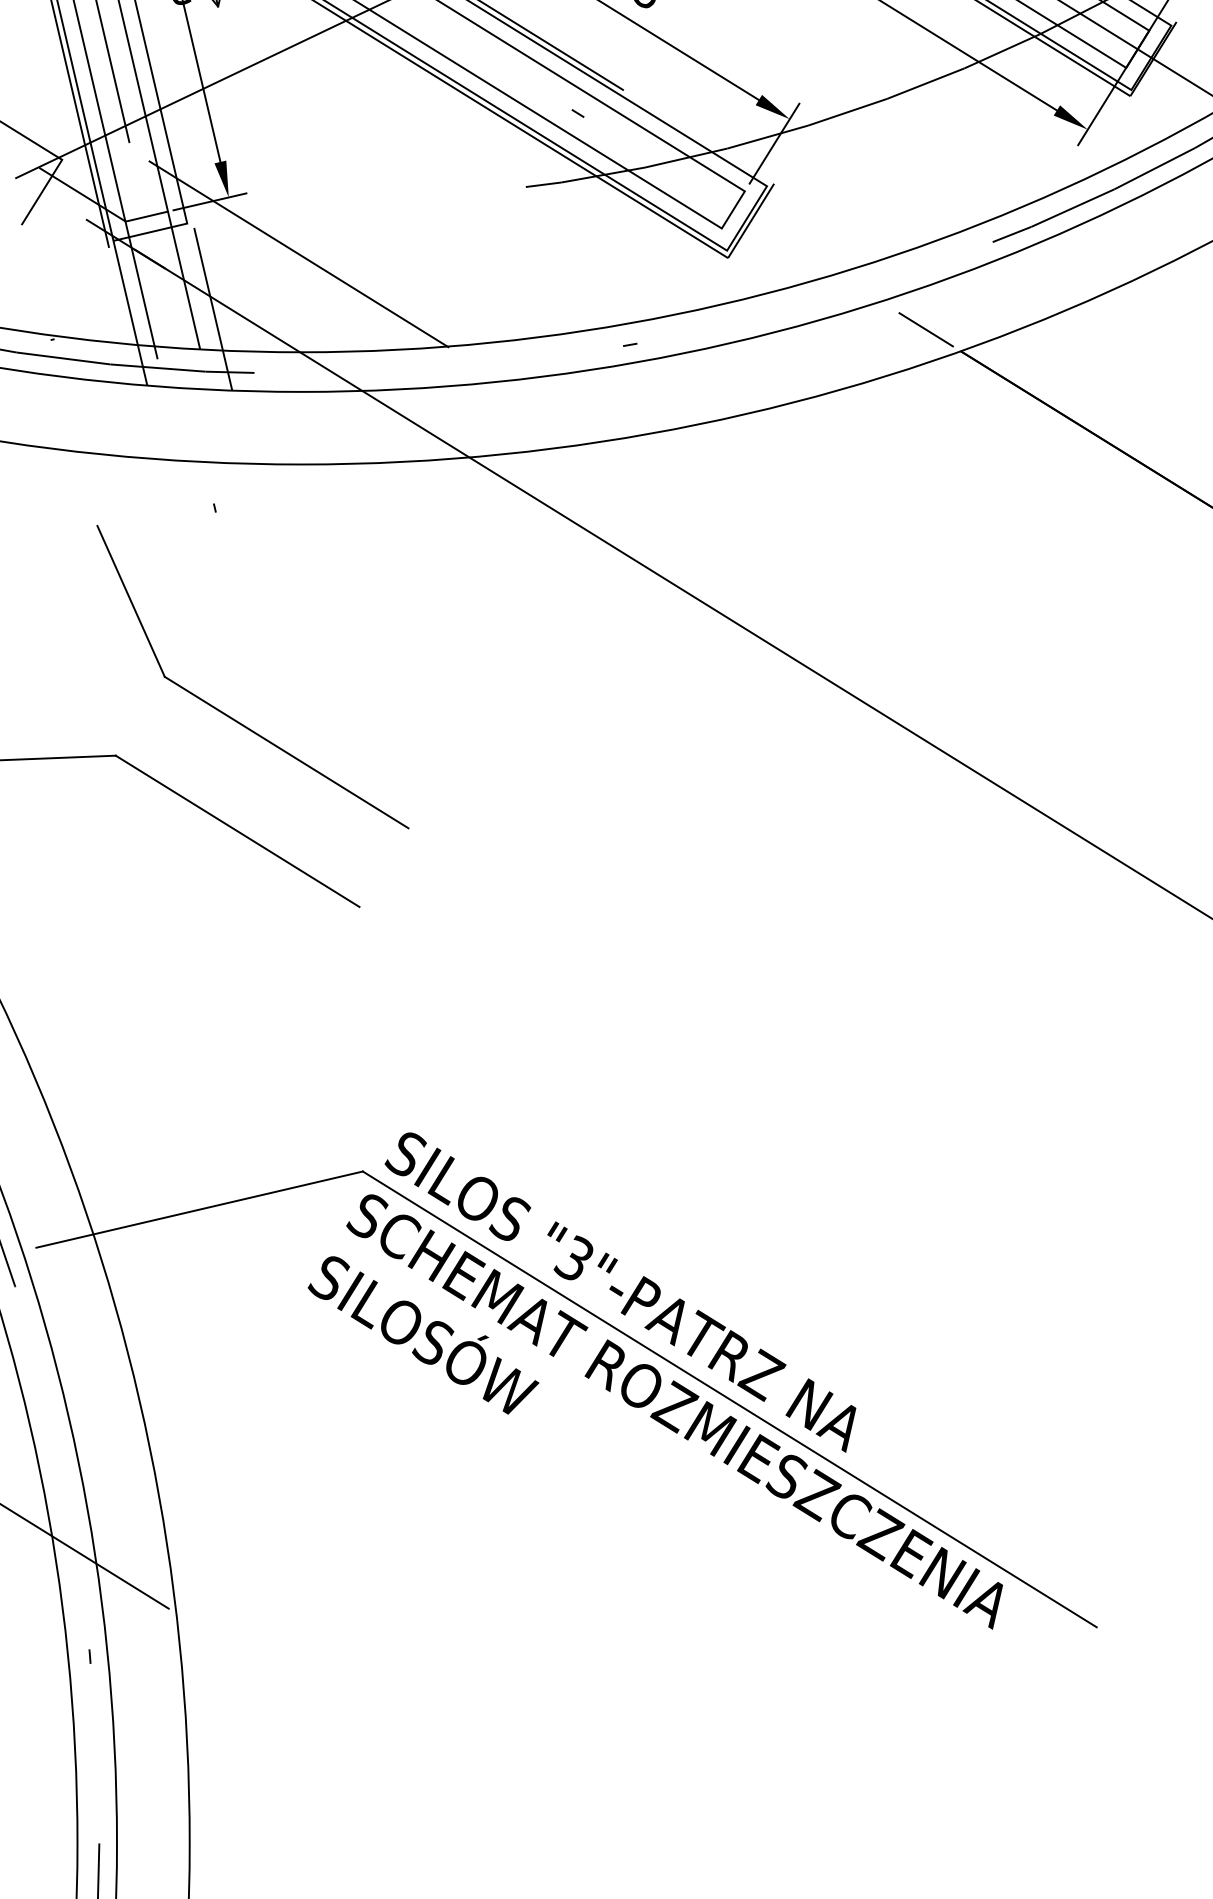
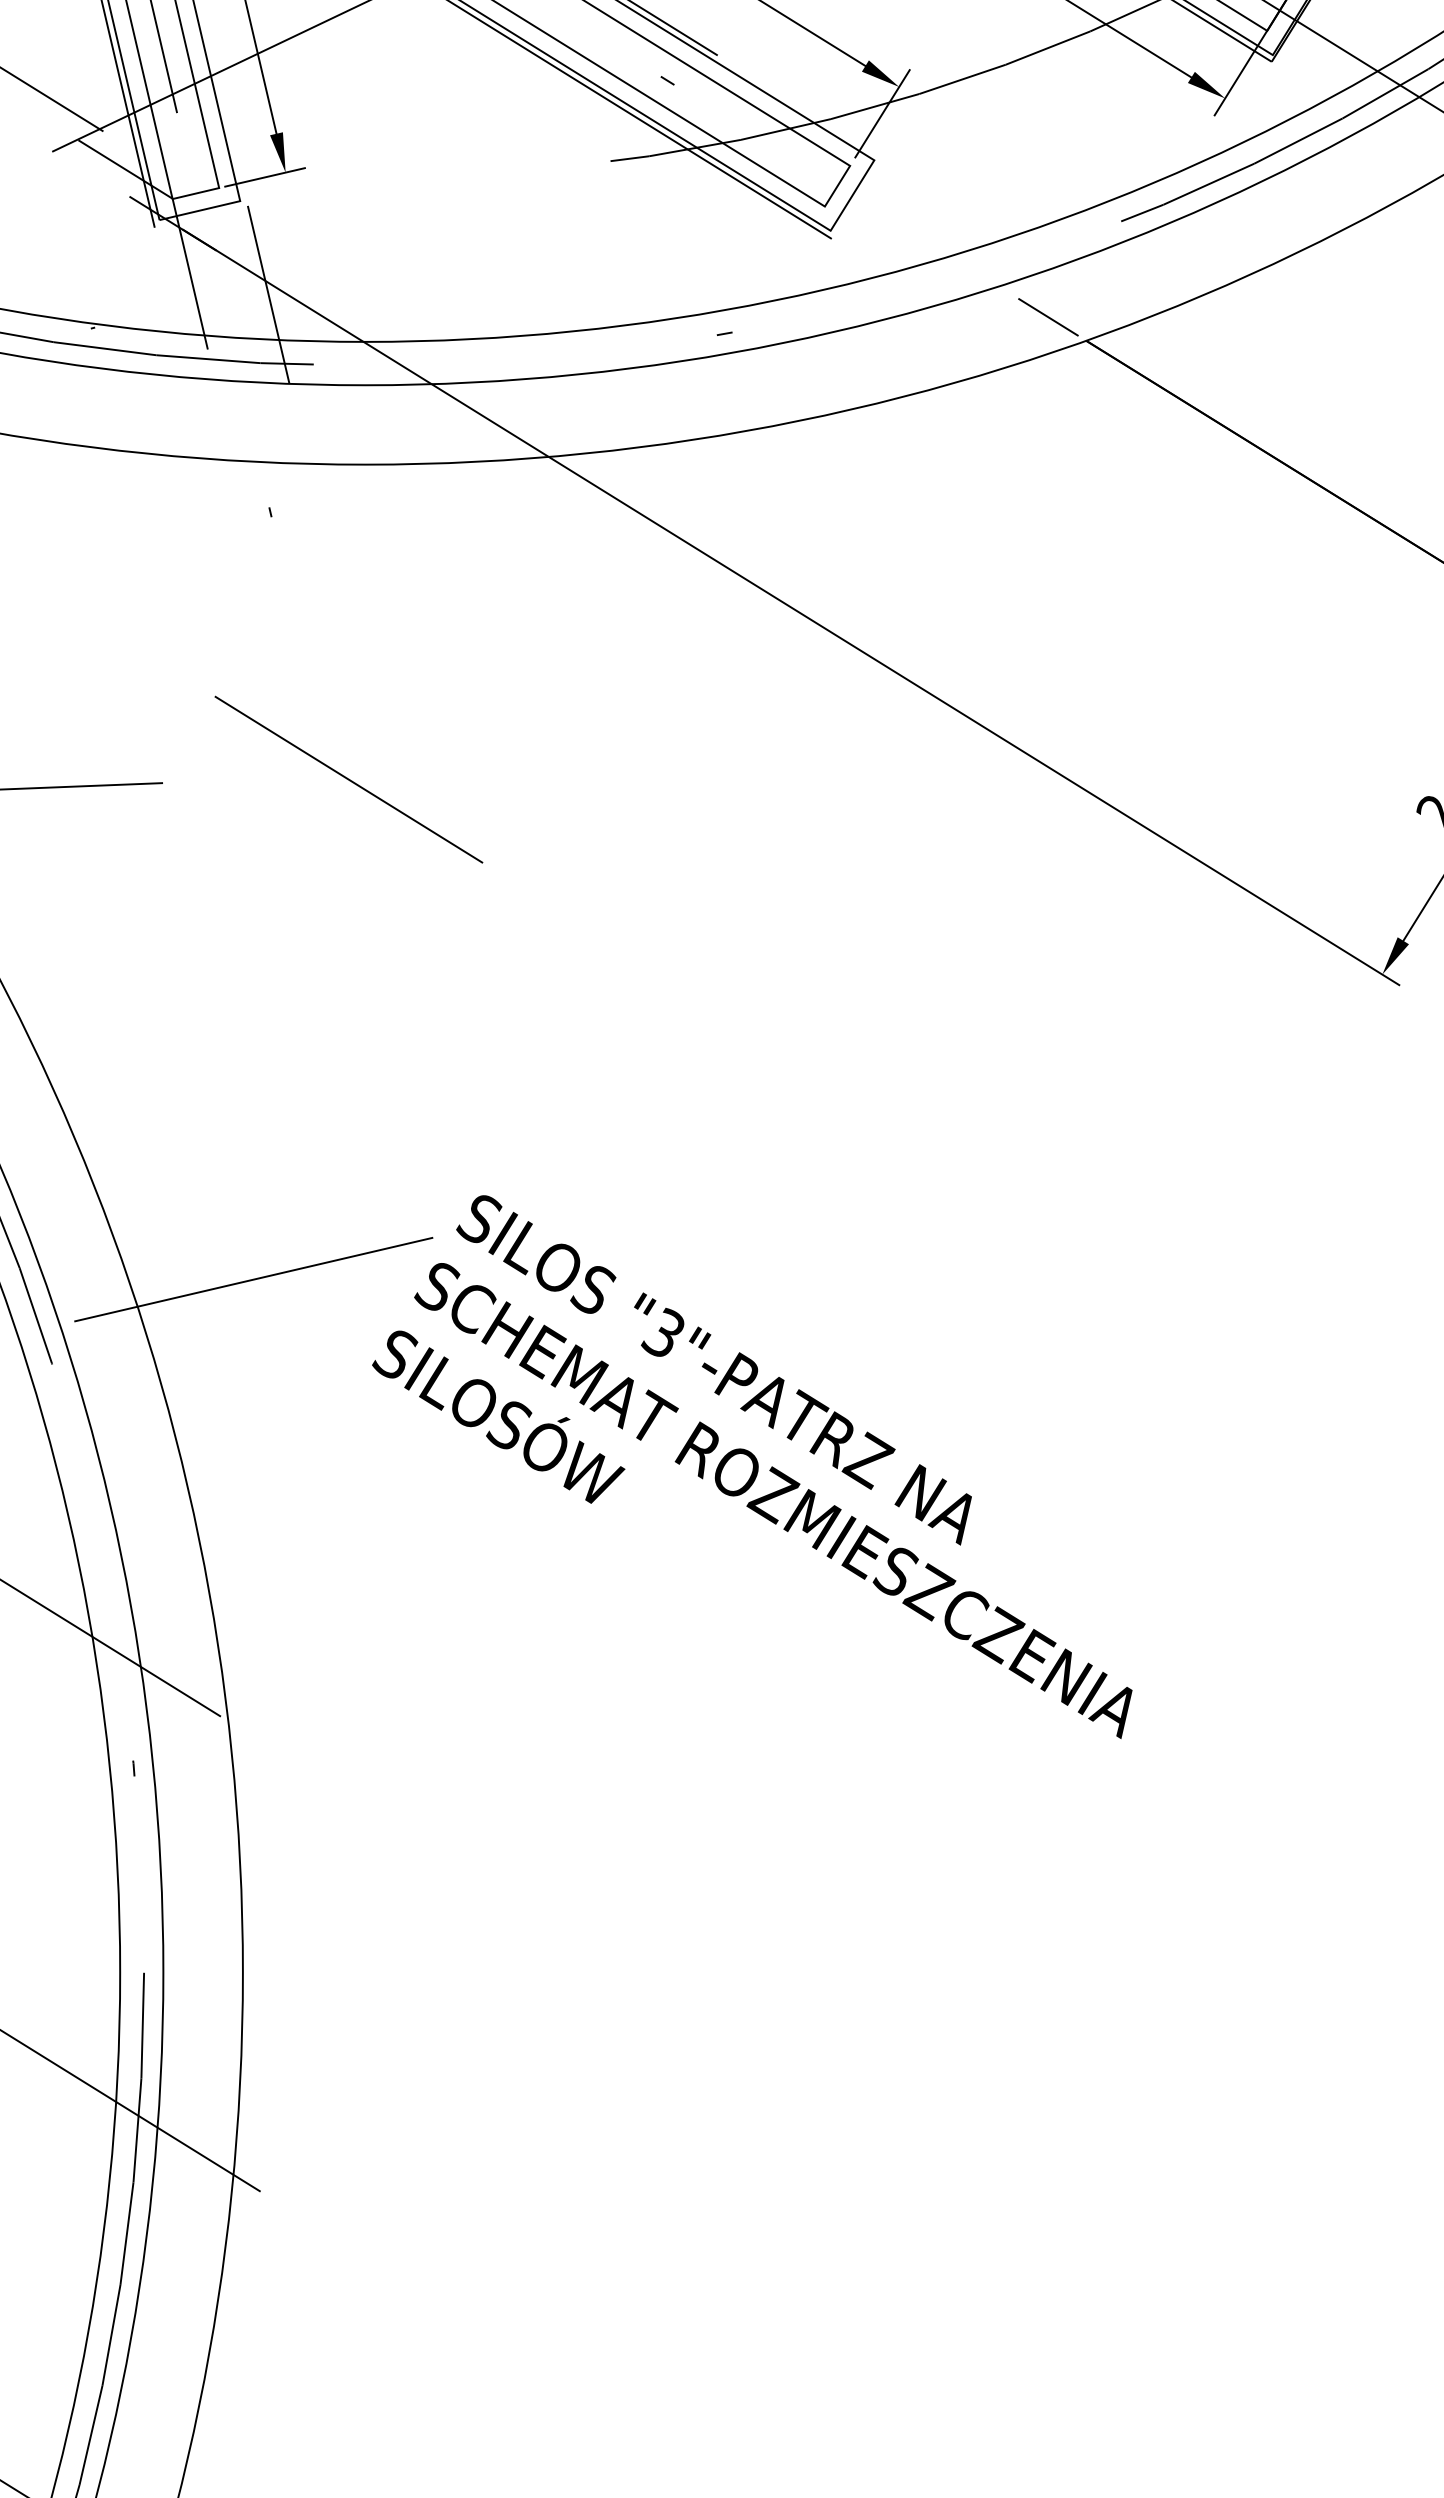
line: (42, 191) -> (81, 166), removed
line: (750, 220) -> (856, 197), removed
line: (299, 254) -> (362, 234), removed
line: (183, 280) -> (236, 263), removed
line: (129, 313) -> (177, 299), removed
line: (130, 600) -> (178, 613), removed
line: (237, 830) -> (295, 865), removed
line: (729, 1398) -> (833, 1486), removed

